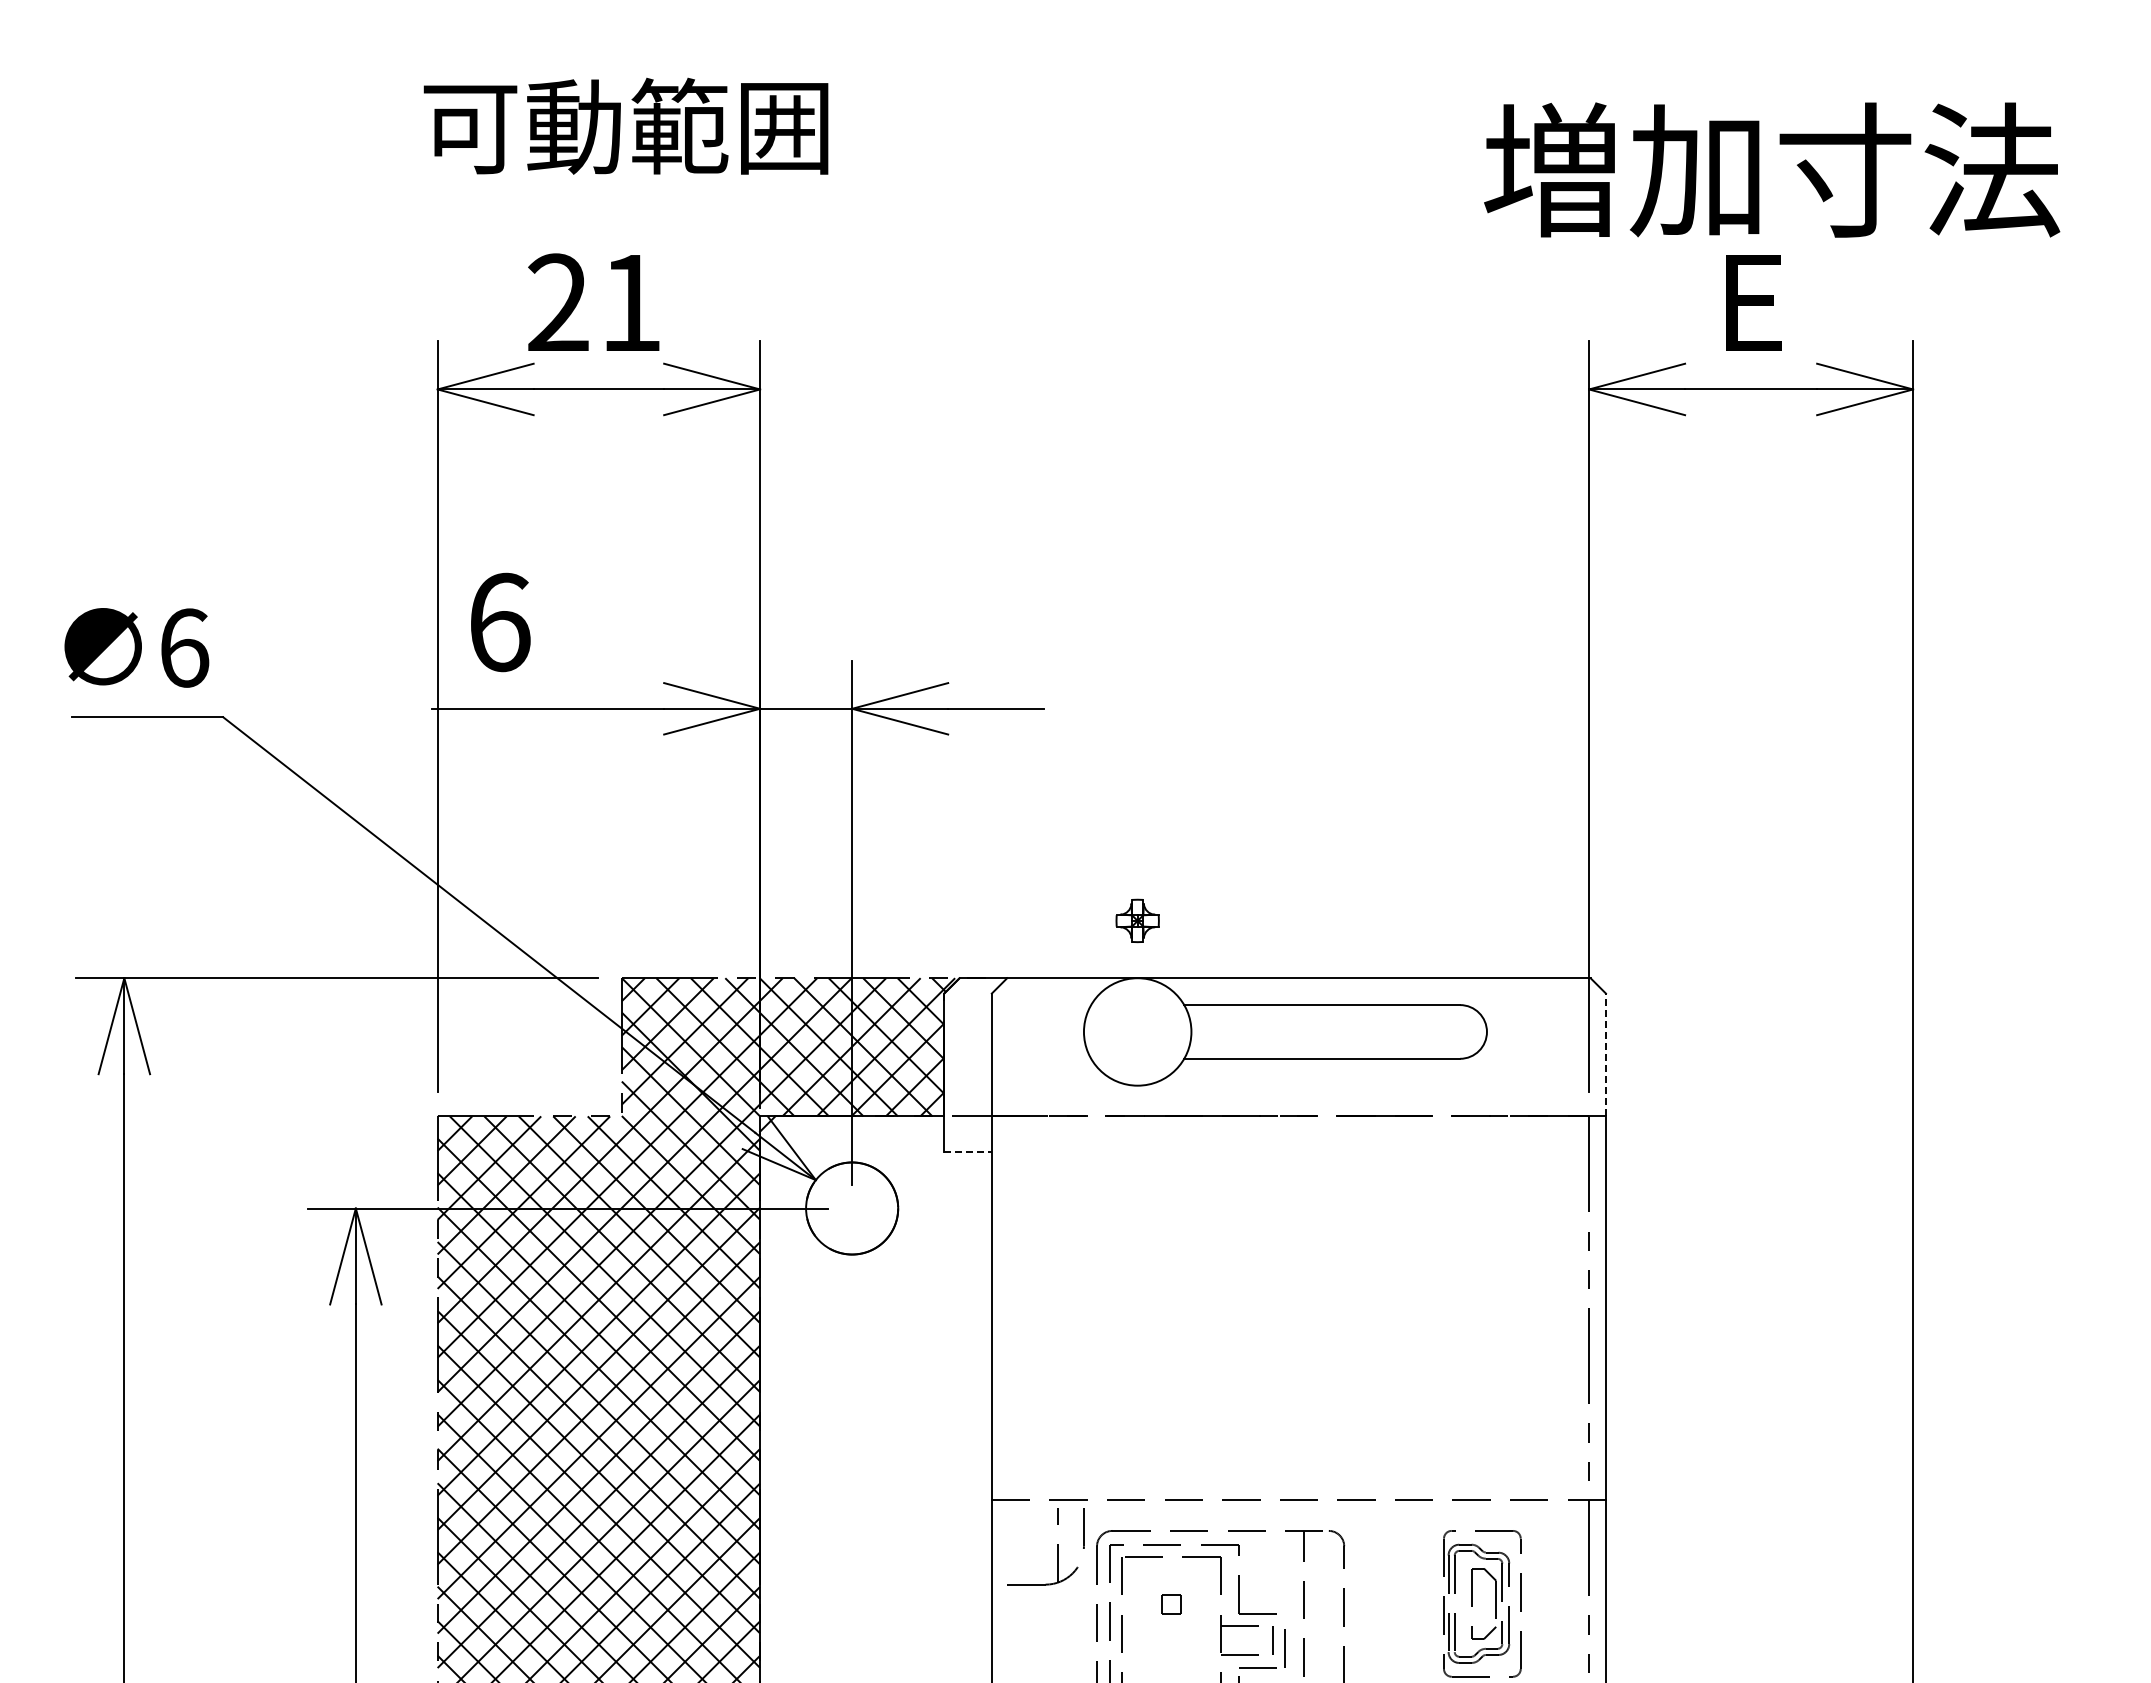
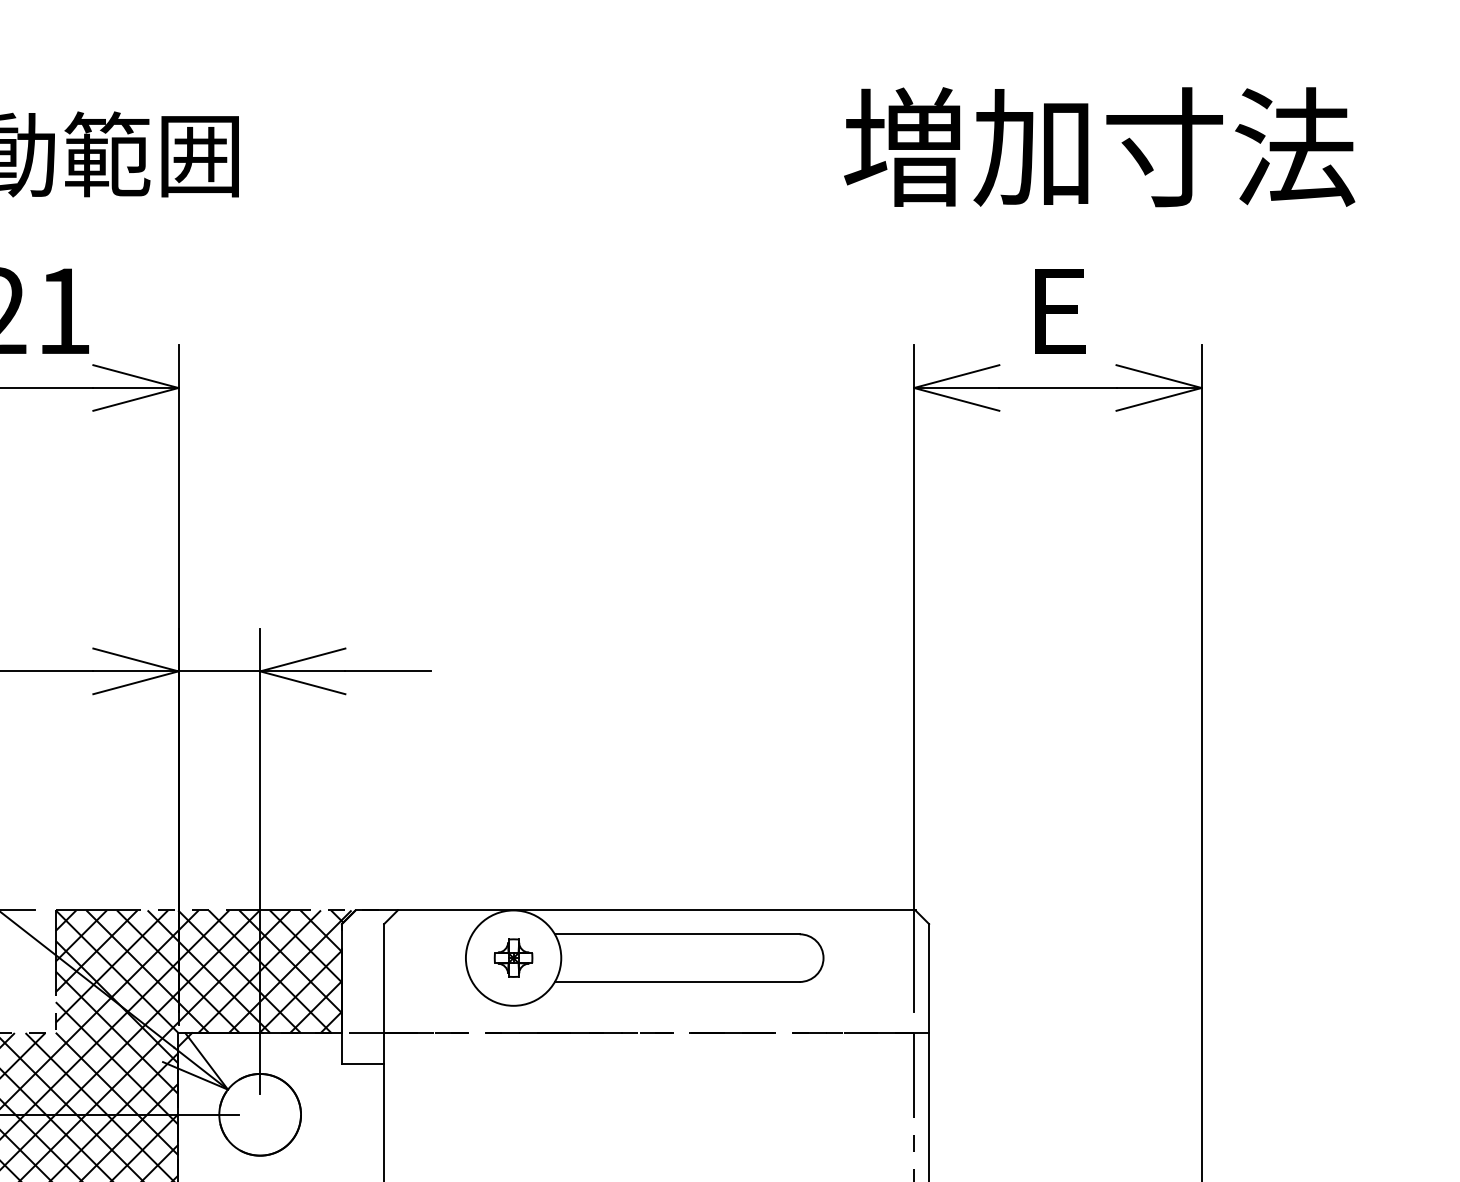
text: (1772, 169) -> (1099, 146), moved
part: (1137, 920) -> (513, 957), moved
line: (1605, 1054) -> (928, 978), dashed -> solid
line: (968, 1151) -> (363, 1064), dashed -> solid

